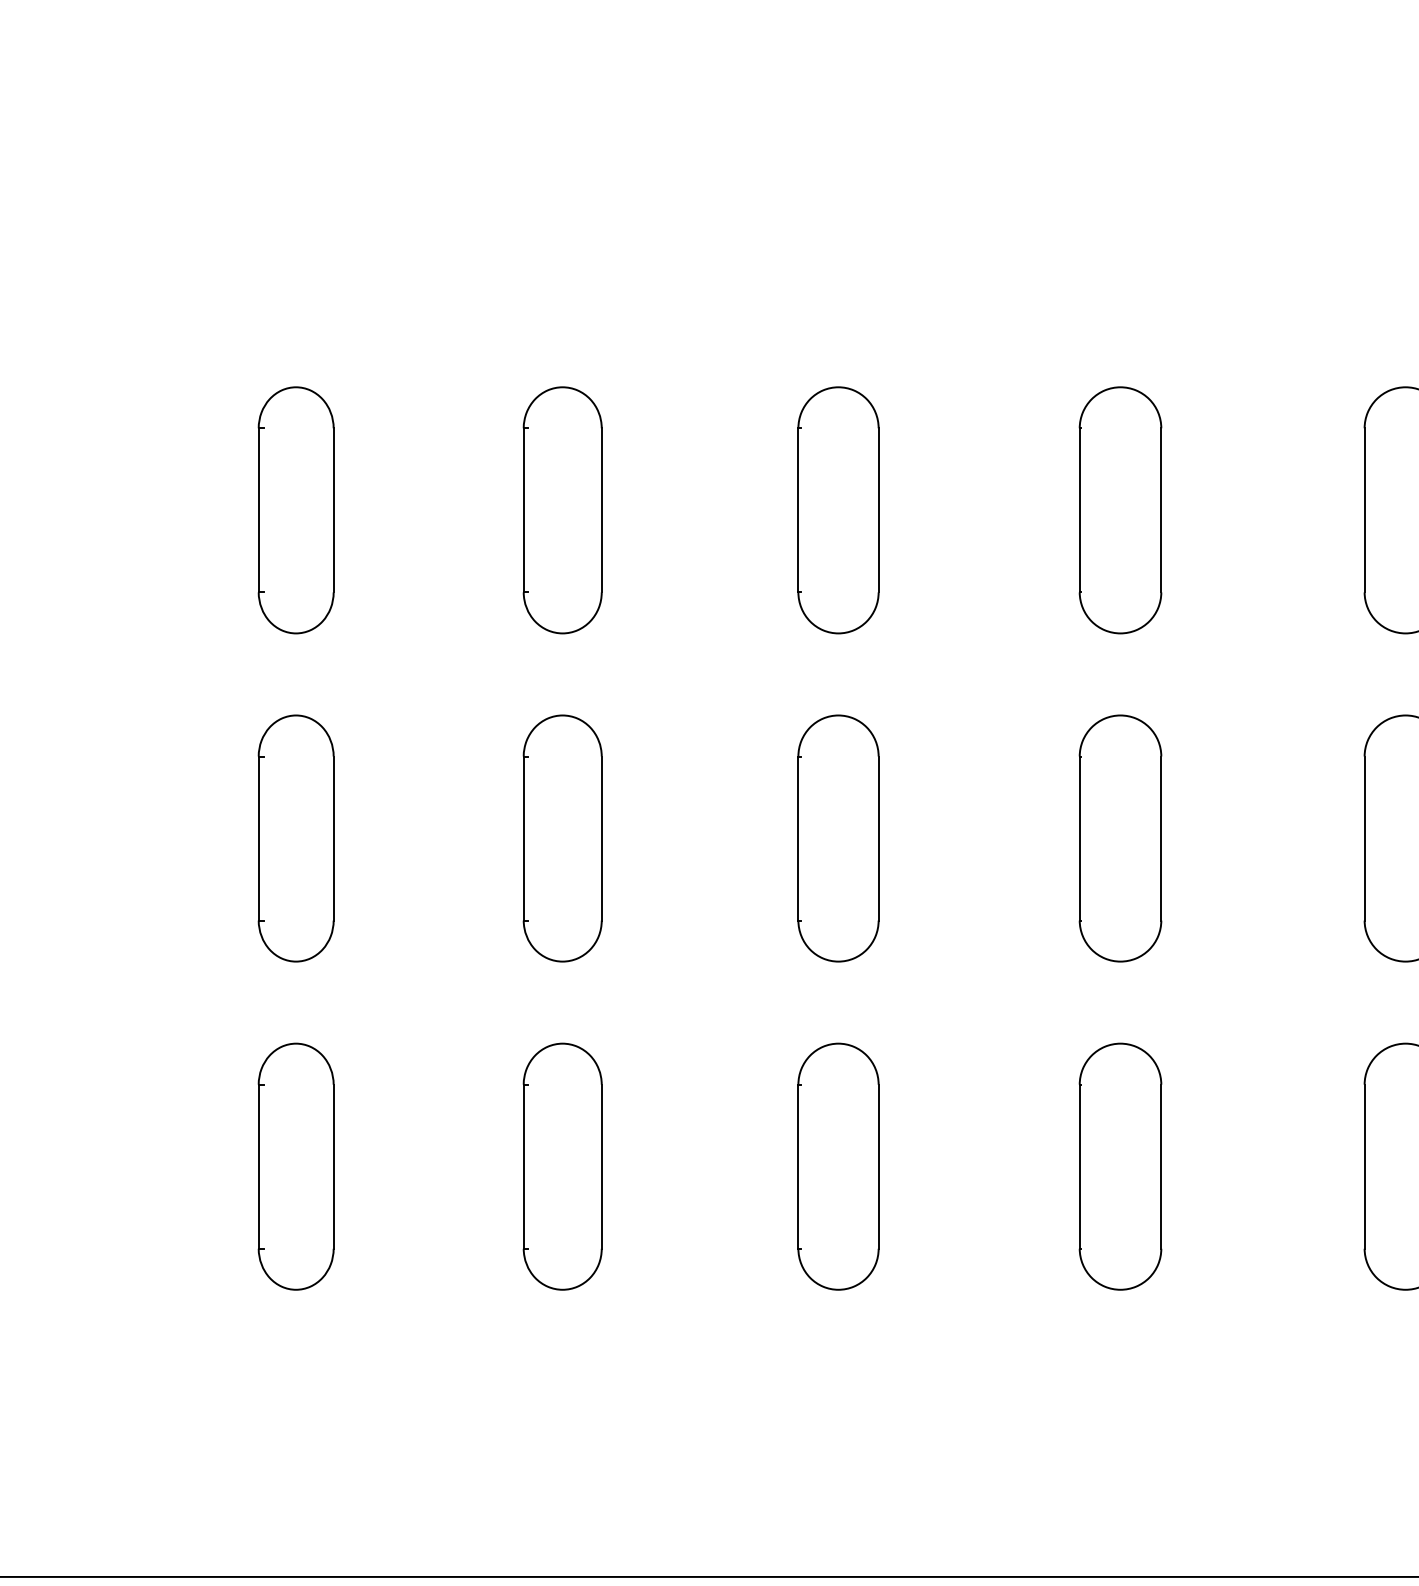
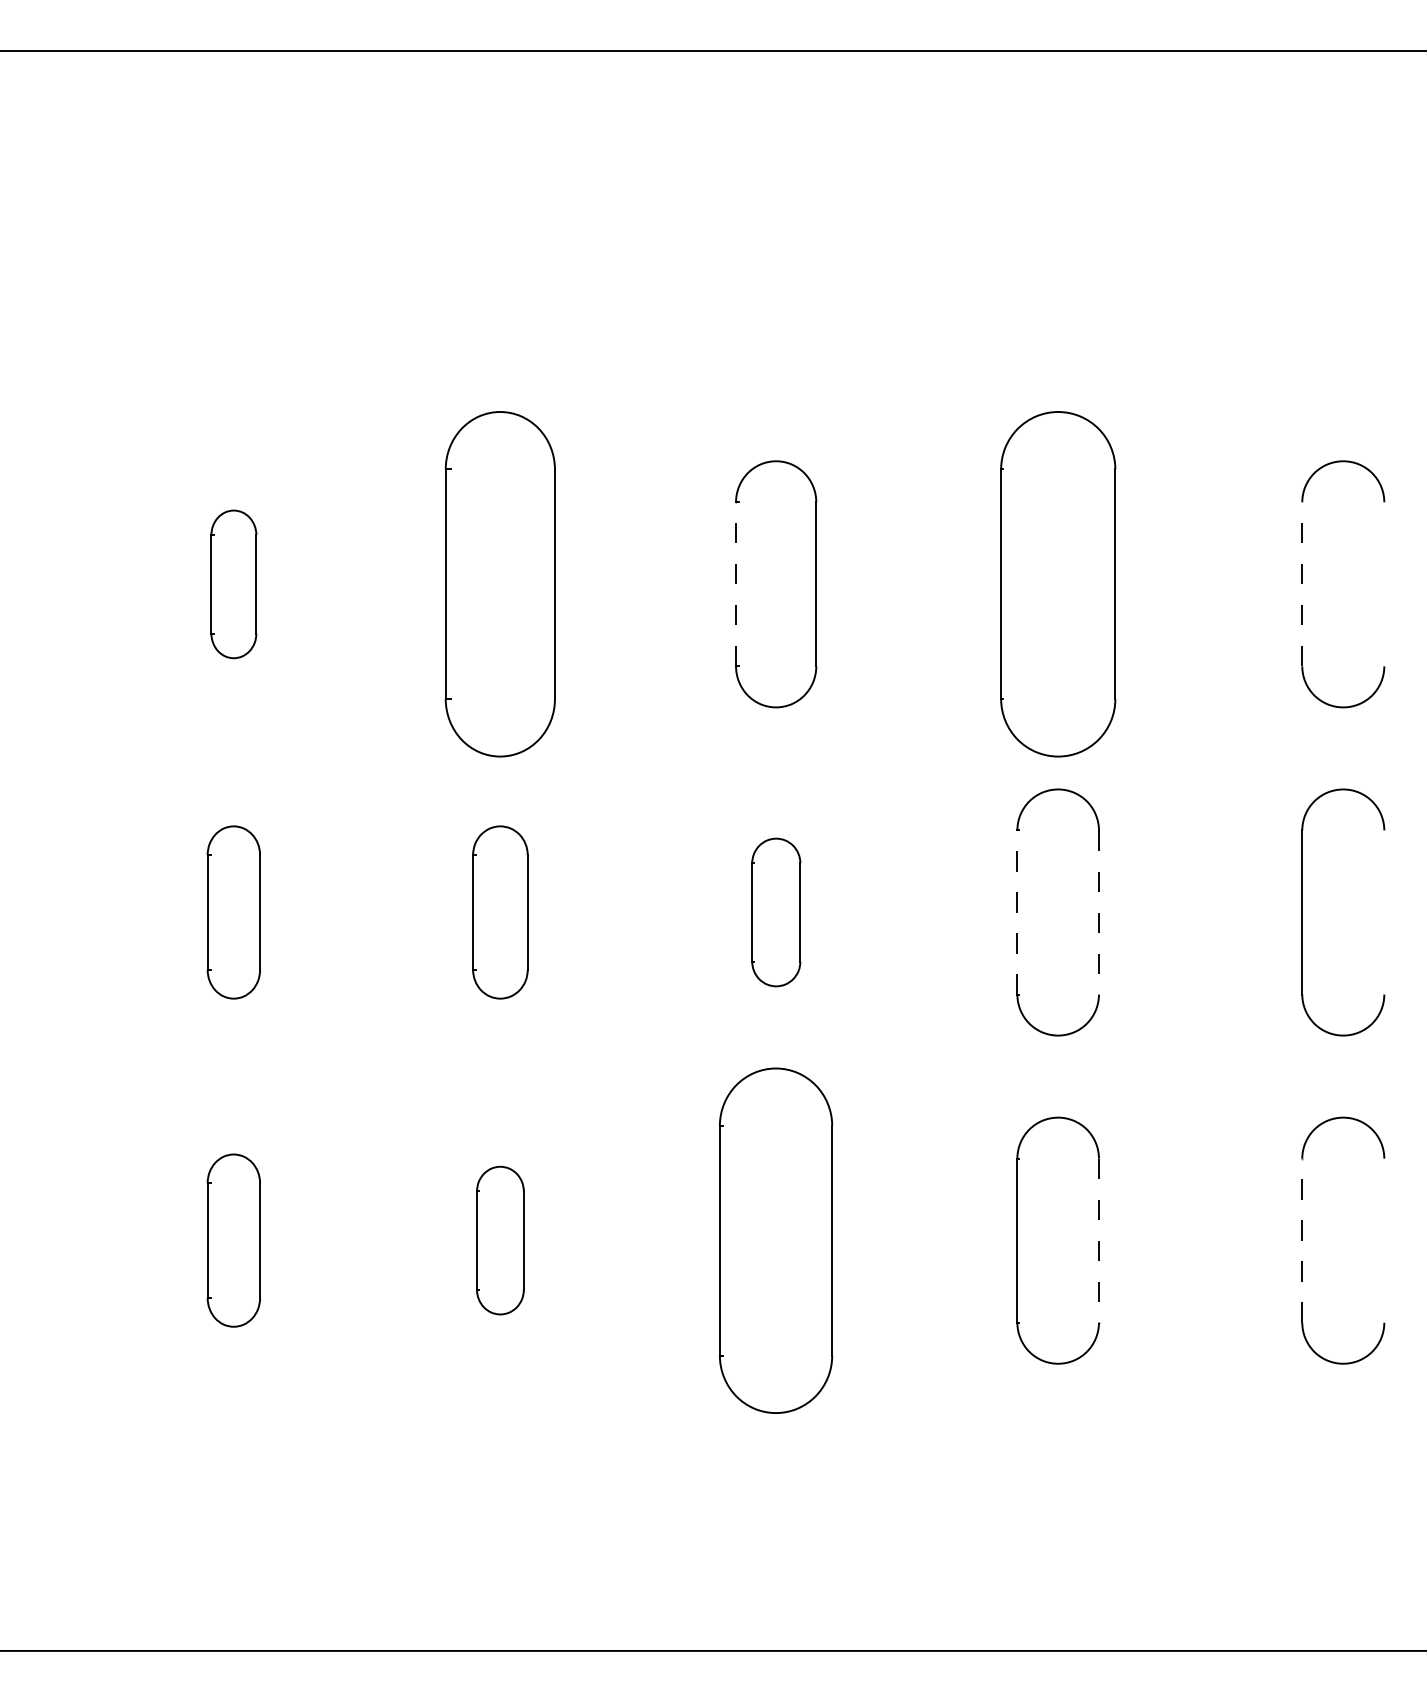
line: (798, 509) -> (736, 583), solid -> dashed
line: (1364, 509) -> (1302, 583), solid -> dashed
part: (295, 510) -> (233, 584), size x0.6
part: (562, 510) -> (500, 584), size x1.4
part: (1119, 510) -> (1057, 584), size x1.4
part: (295, 838) -> (233, 912), size x0.7
part: (562, 838) -> (500, 912), size x0.7
part: (838, 838) -> (776, 912), size x0.6
line: (1079, 838) -> (1017, 912), solid -> dashed
line: (1160, 839) -> (1098, 913), solid -> dashed
part: (295, 1166) -> (233, 1240), size x0.7
part: (562, 1166) -> (500, 1240), size x0.6
part: (838, 1166) -> (776, 1240), size x1.4
line: (1364, 1166) -> (1302, 1240), solid -> dashed
line: (1160, 1167) -> (1098, 1241), solid -> dashed

